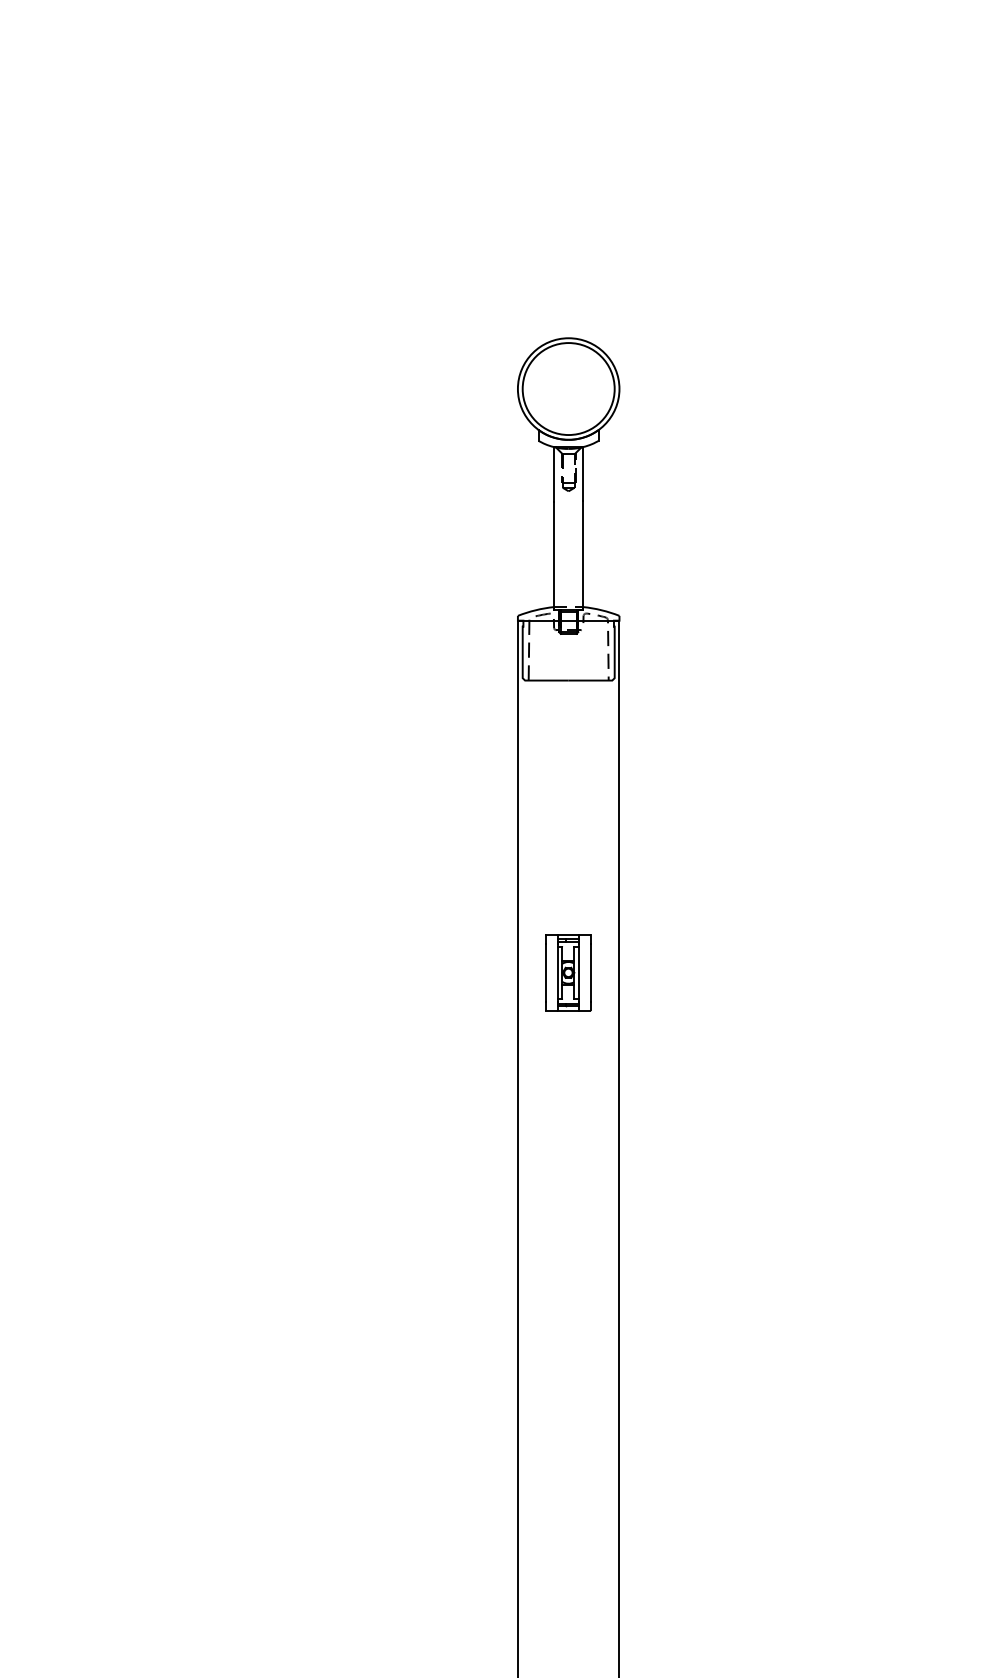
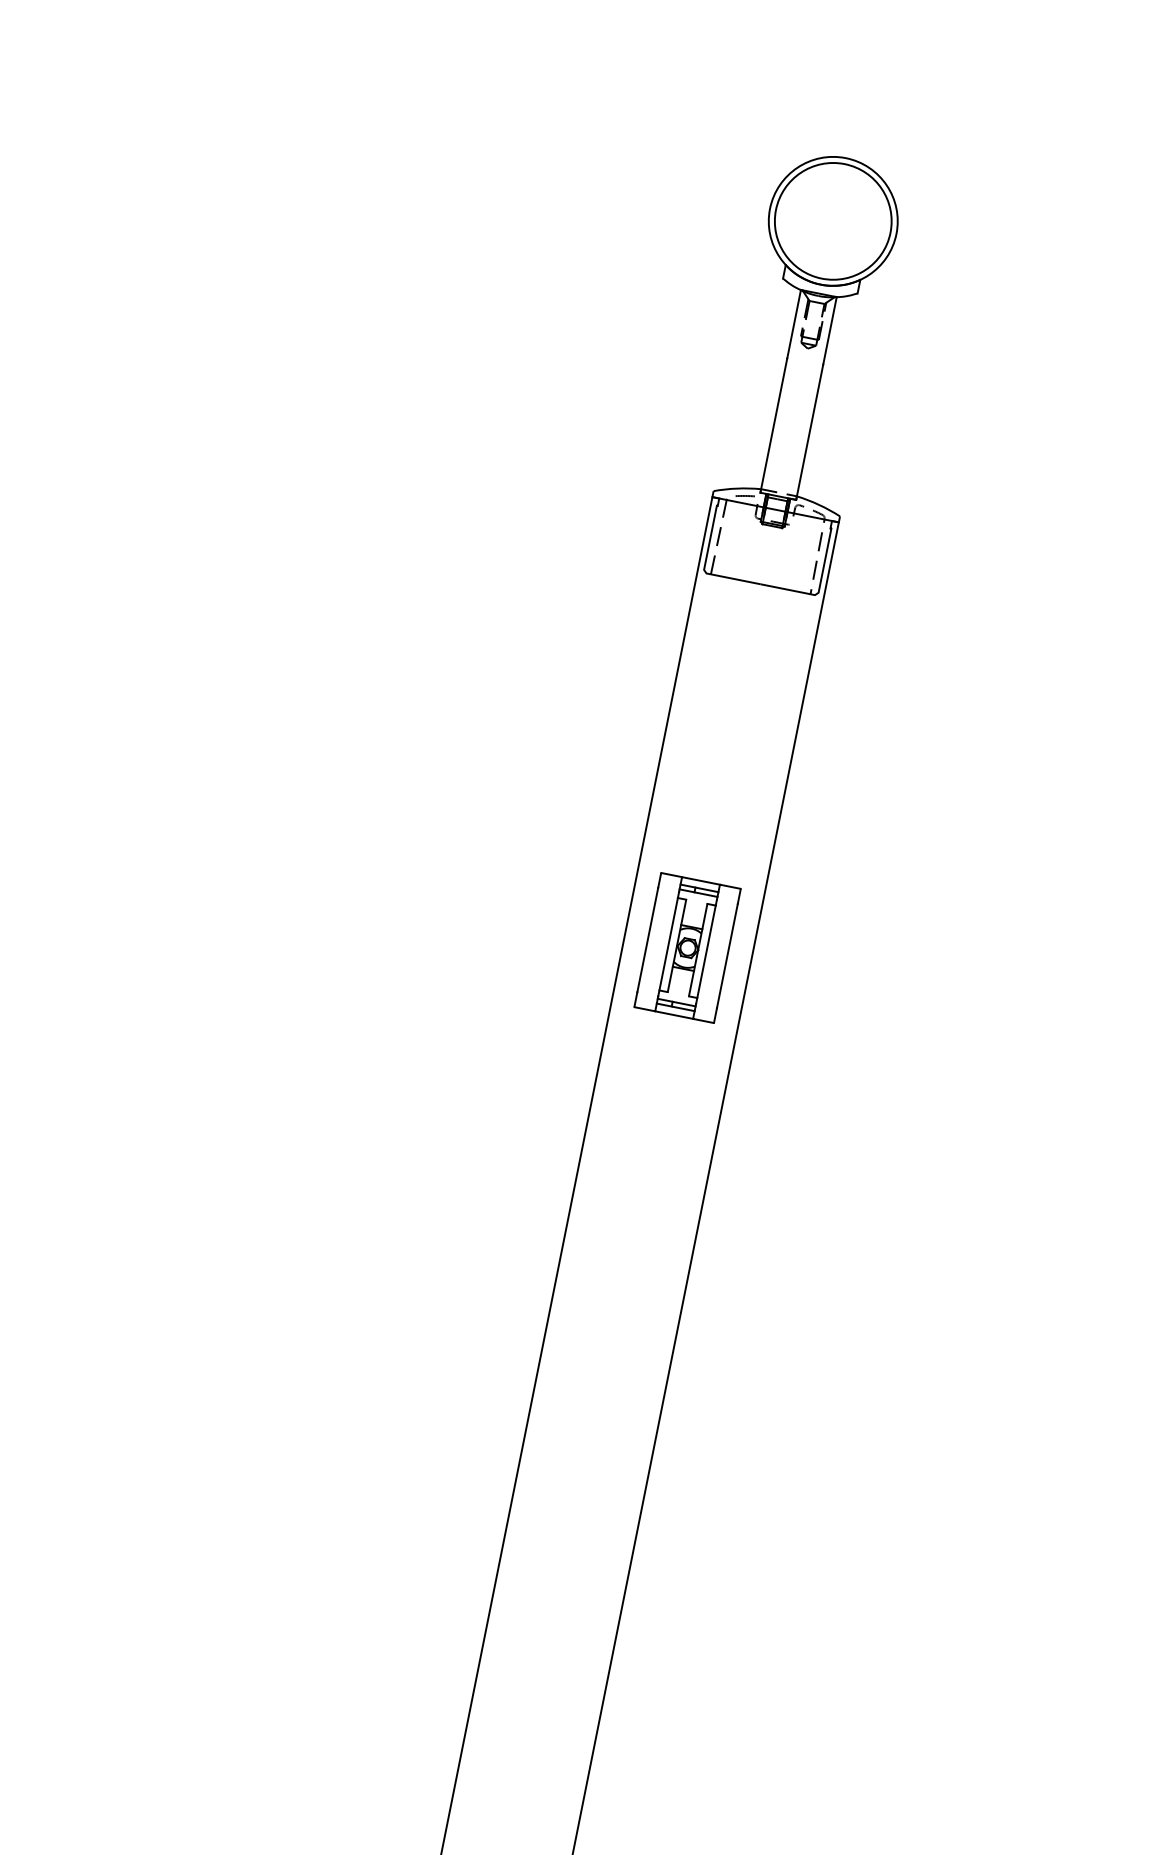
part: (567, 972) -> (686, 947), size x1.43

